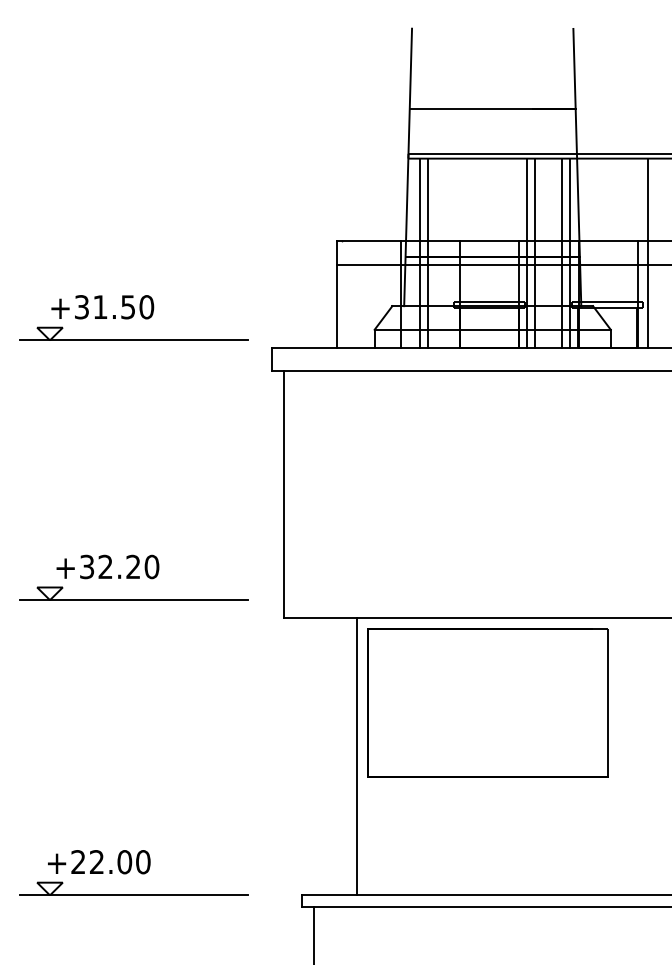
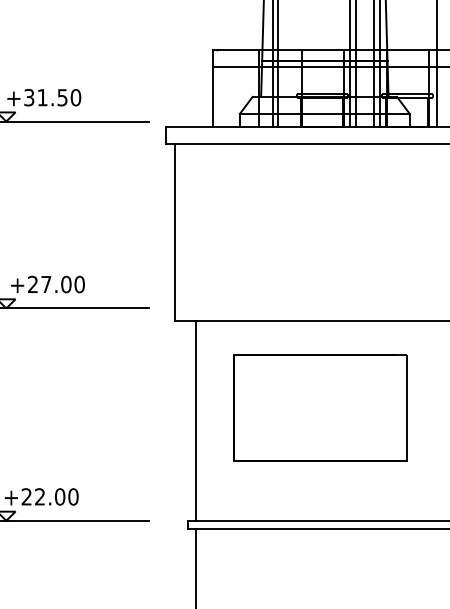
text: (110, 566) -> (49, 284), +32.20 -> +27.00
part: (487, 702) -> (320, 407), moved
line: (357, 756) -> (196, 420), moved

